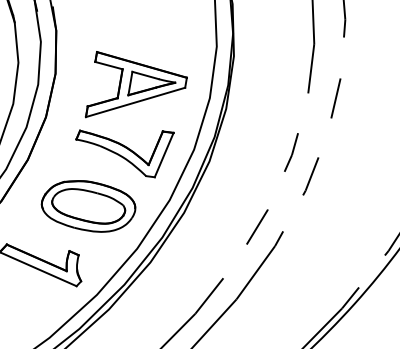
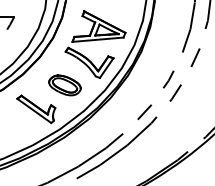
part: (87, 206) -> (64, 85), size x0.7

